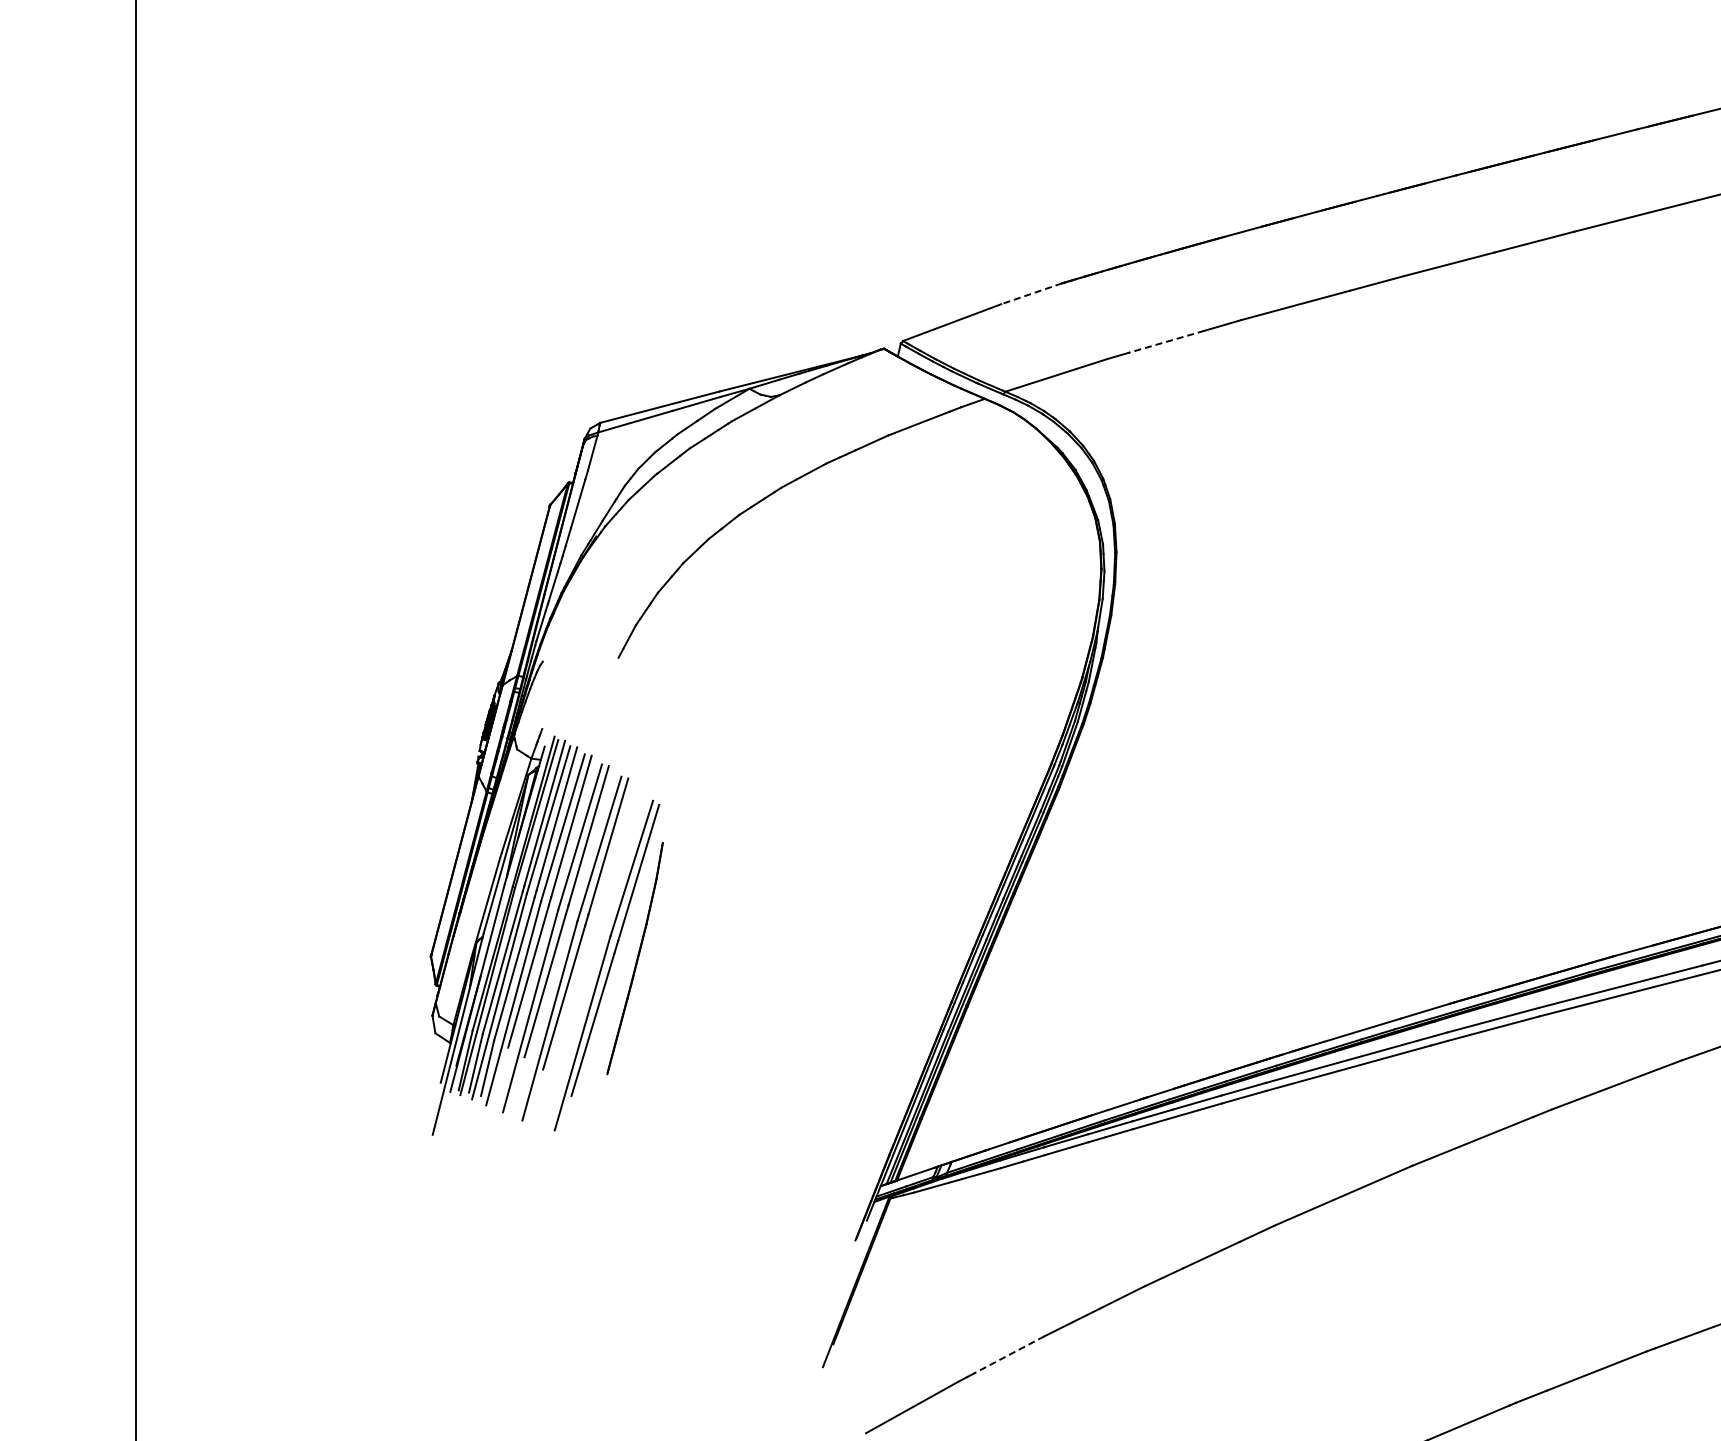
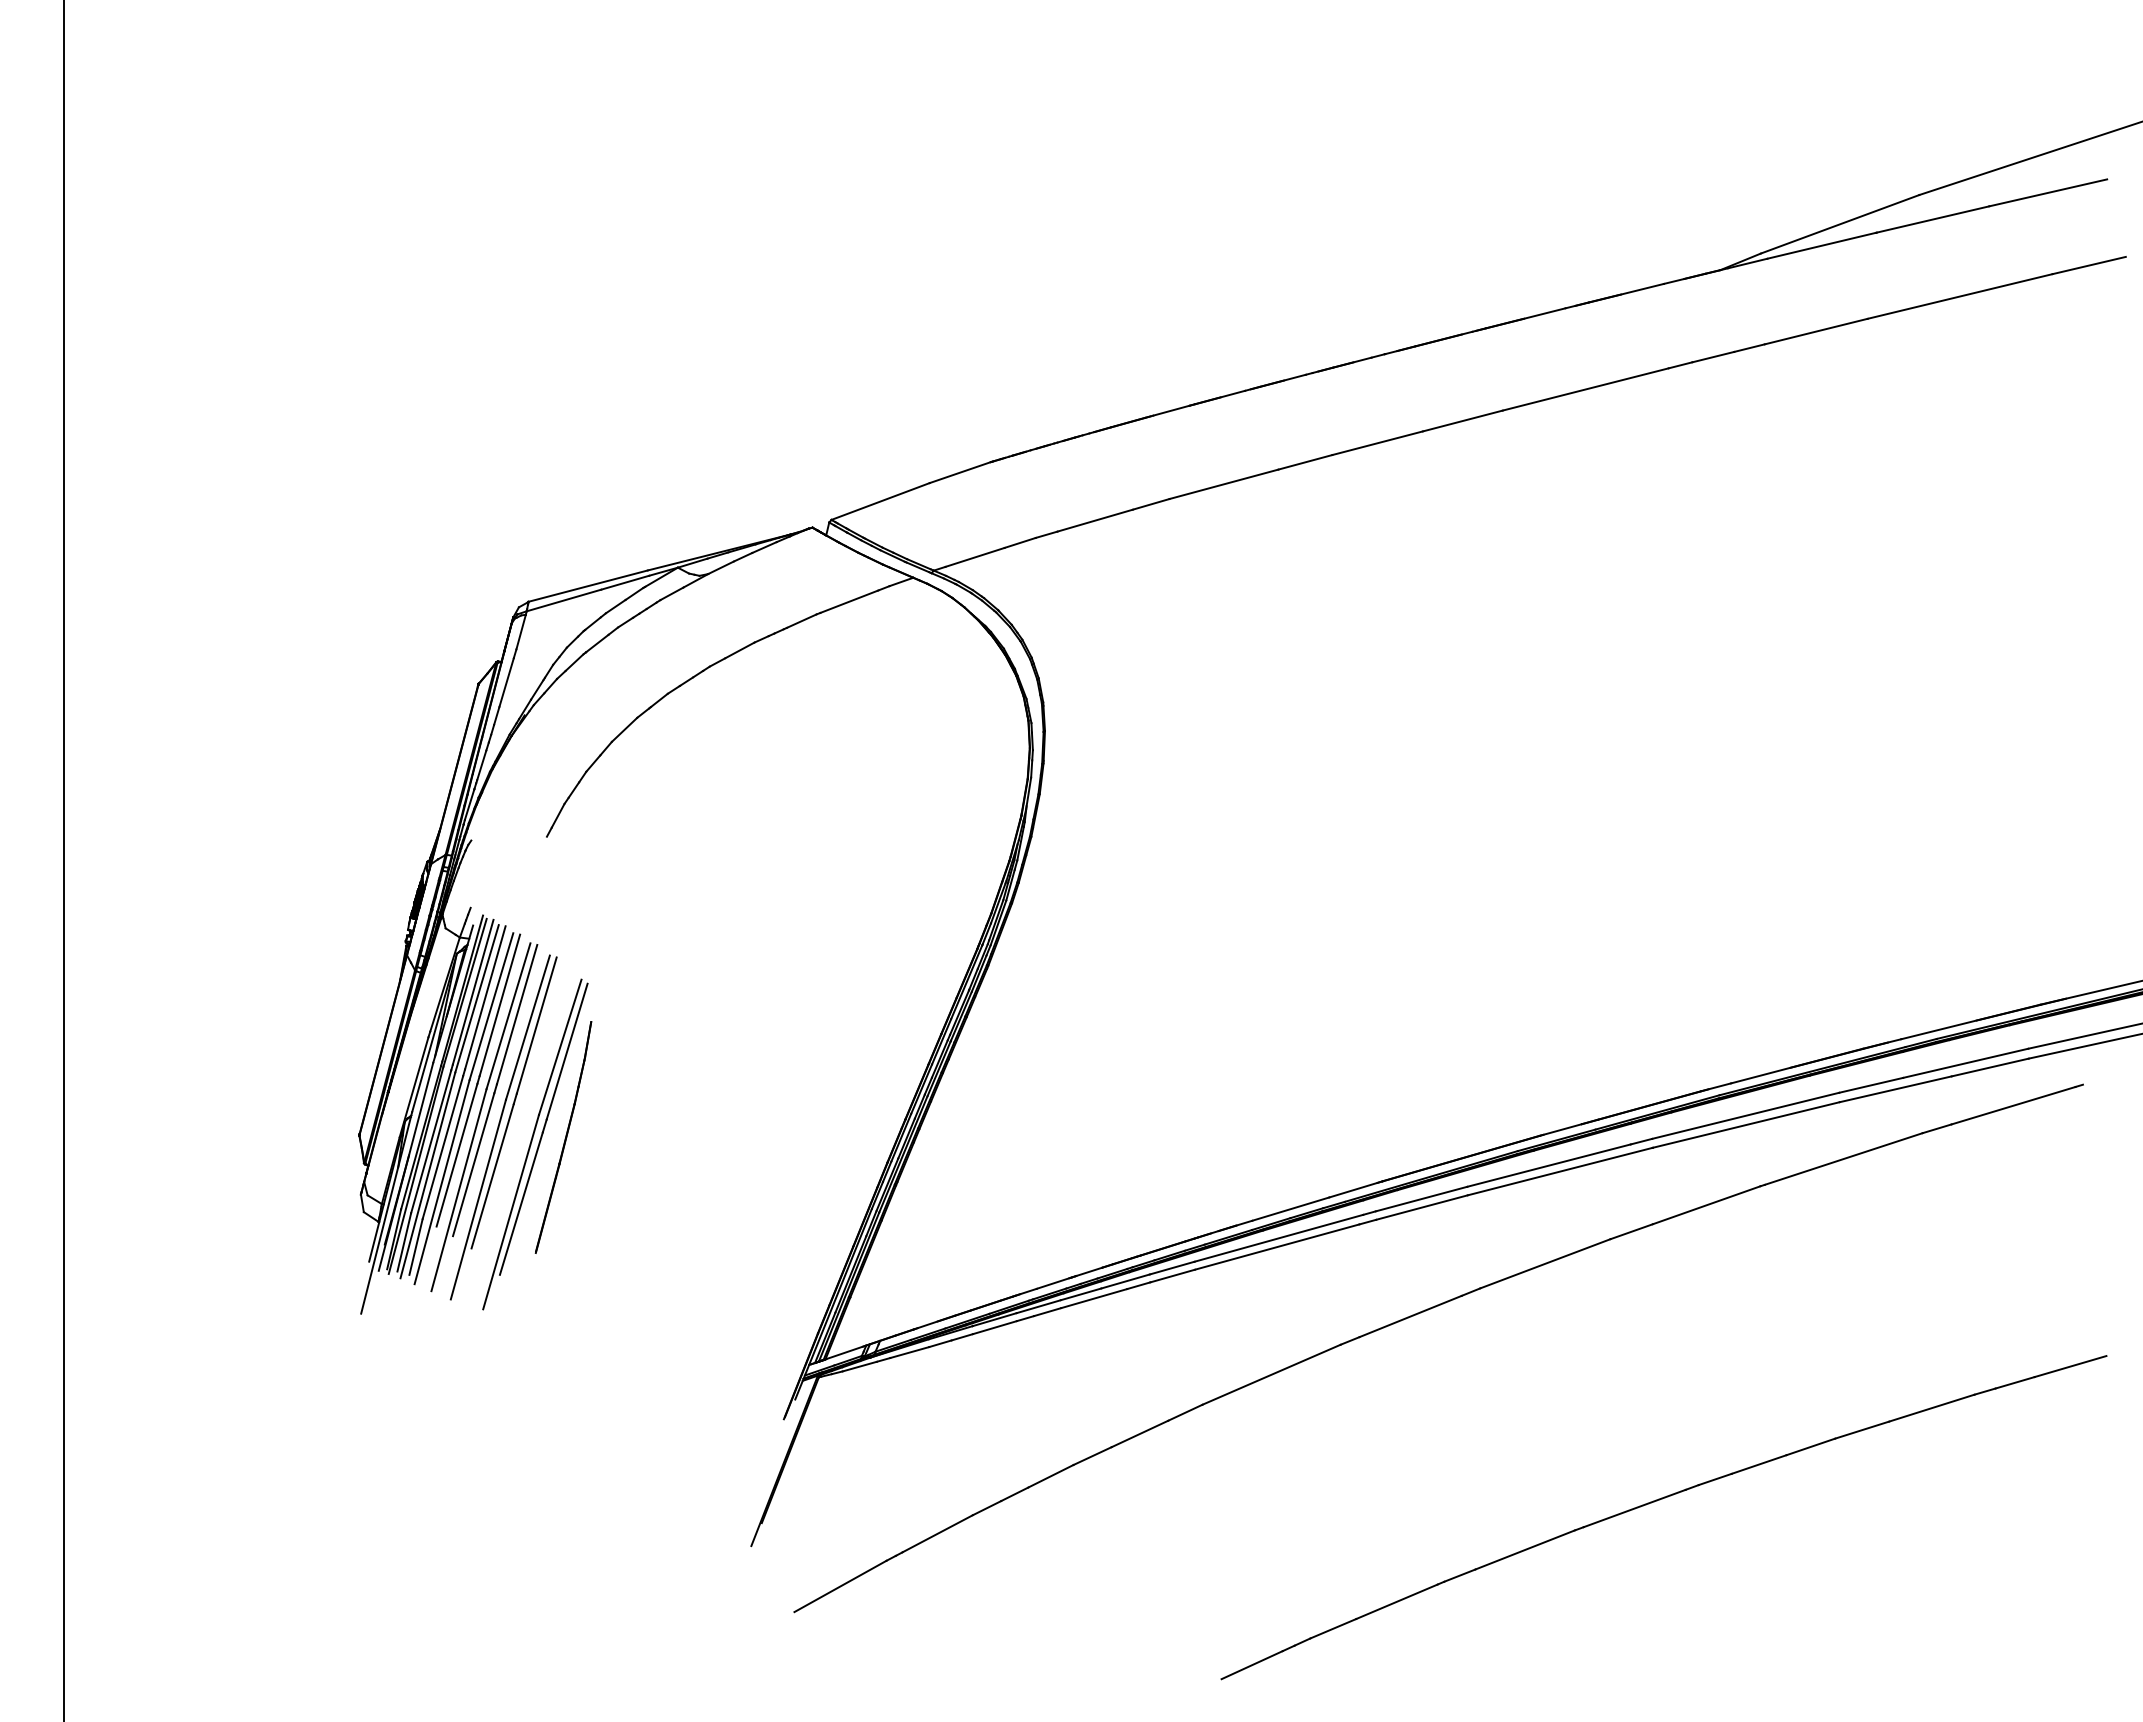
line: (1031, 293) -> (959, 472), dashed -> solid
line: (1166, 341) -> (1094, 520), dashed -> solid
line: (1009, 1354) -> (937, 1533), dashed -> solid

